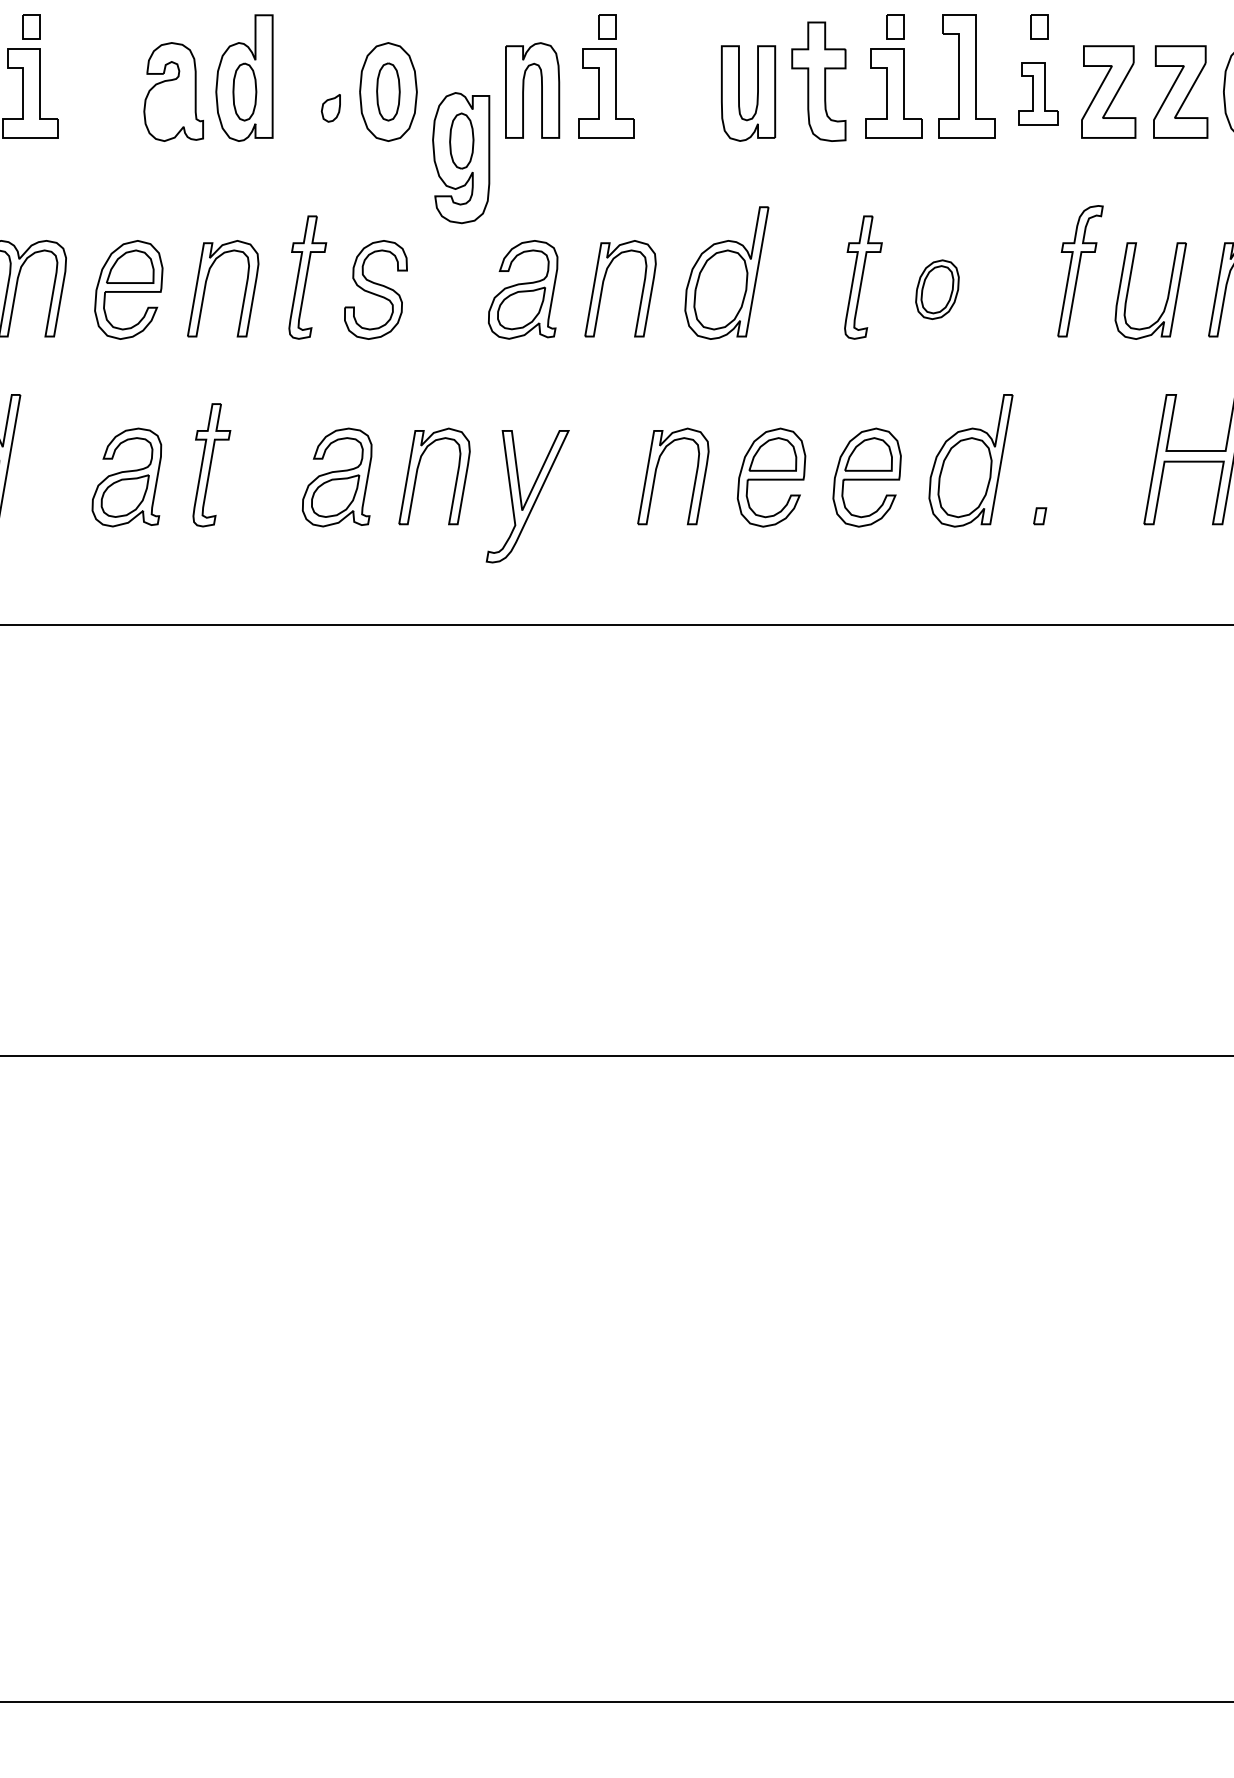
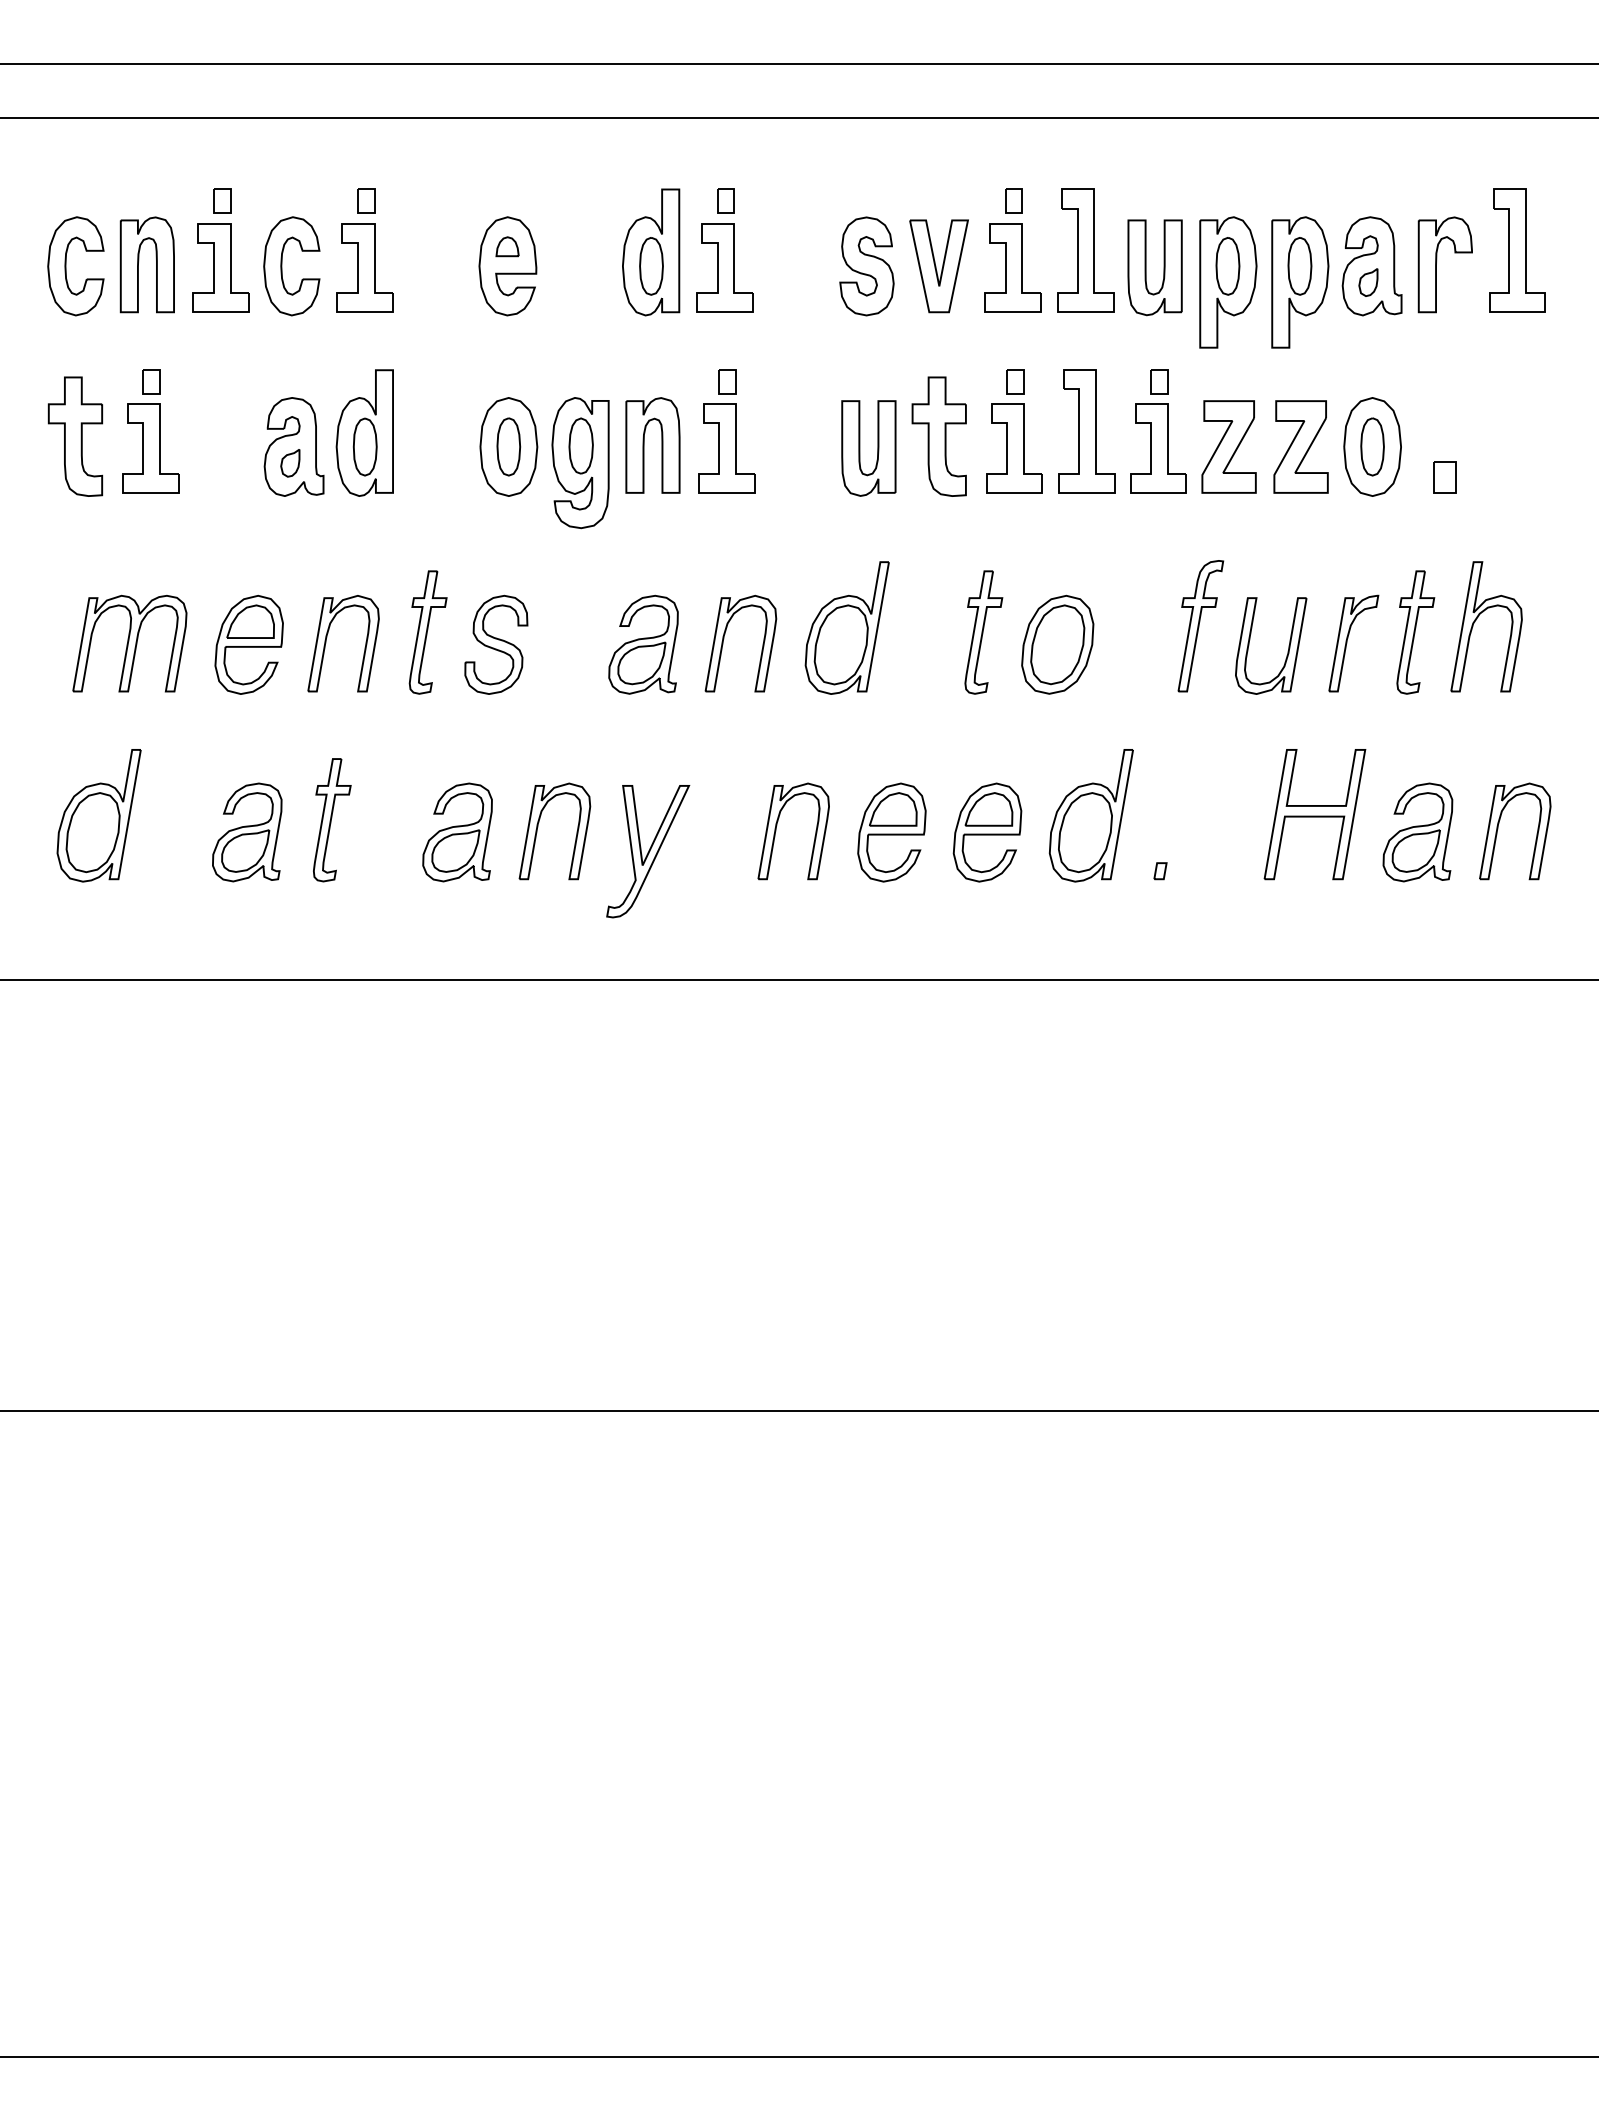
part: (1038, 93) -> (1158, 448), size x1.43
part: (331, 108) -> (290, 463), moved
part: (461, 158) -> (580, 463), moved
part: (937, 289) -> (1057, 644), size x1.67

